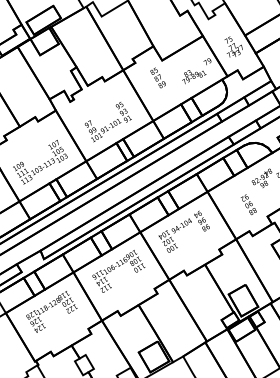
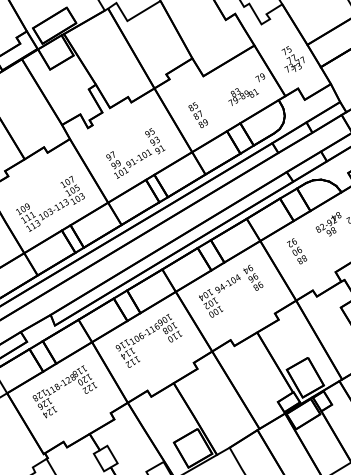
text: (157, 77) -> (197, 114), moved
text: (249, 204) -> (297, 251), moved

